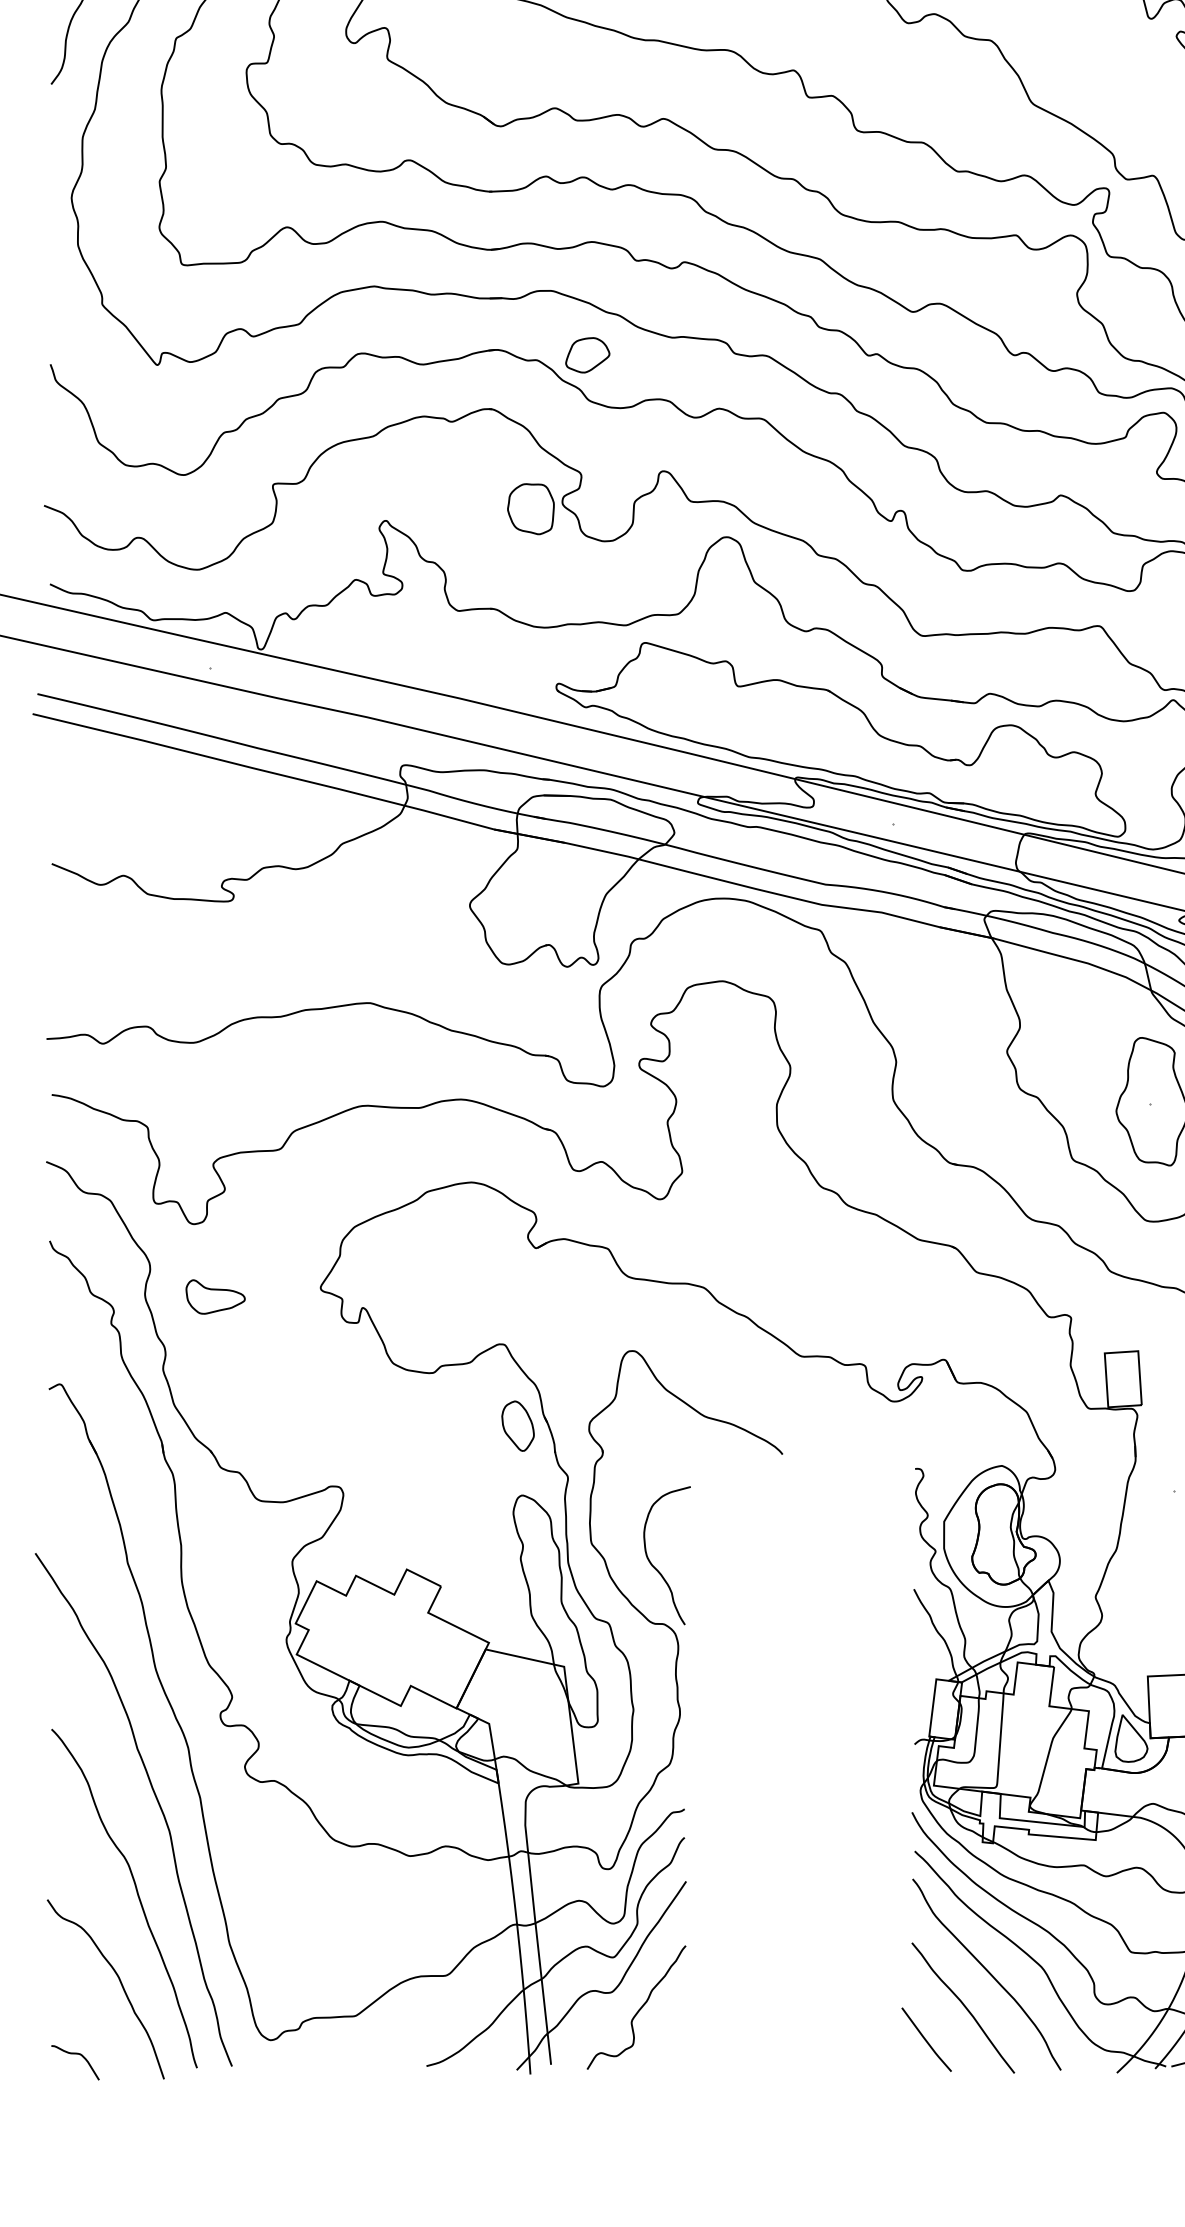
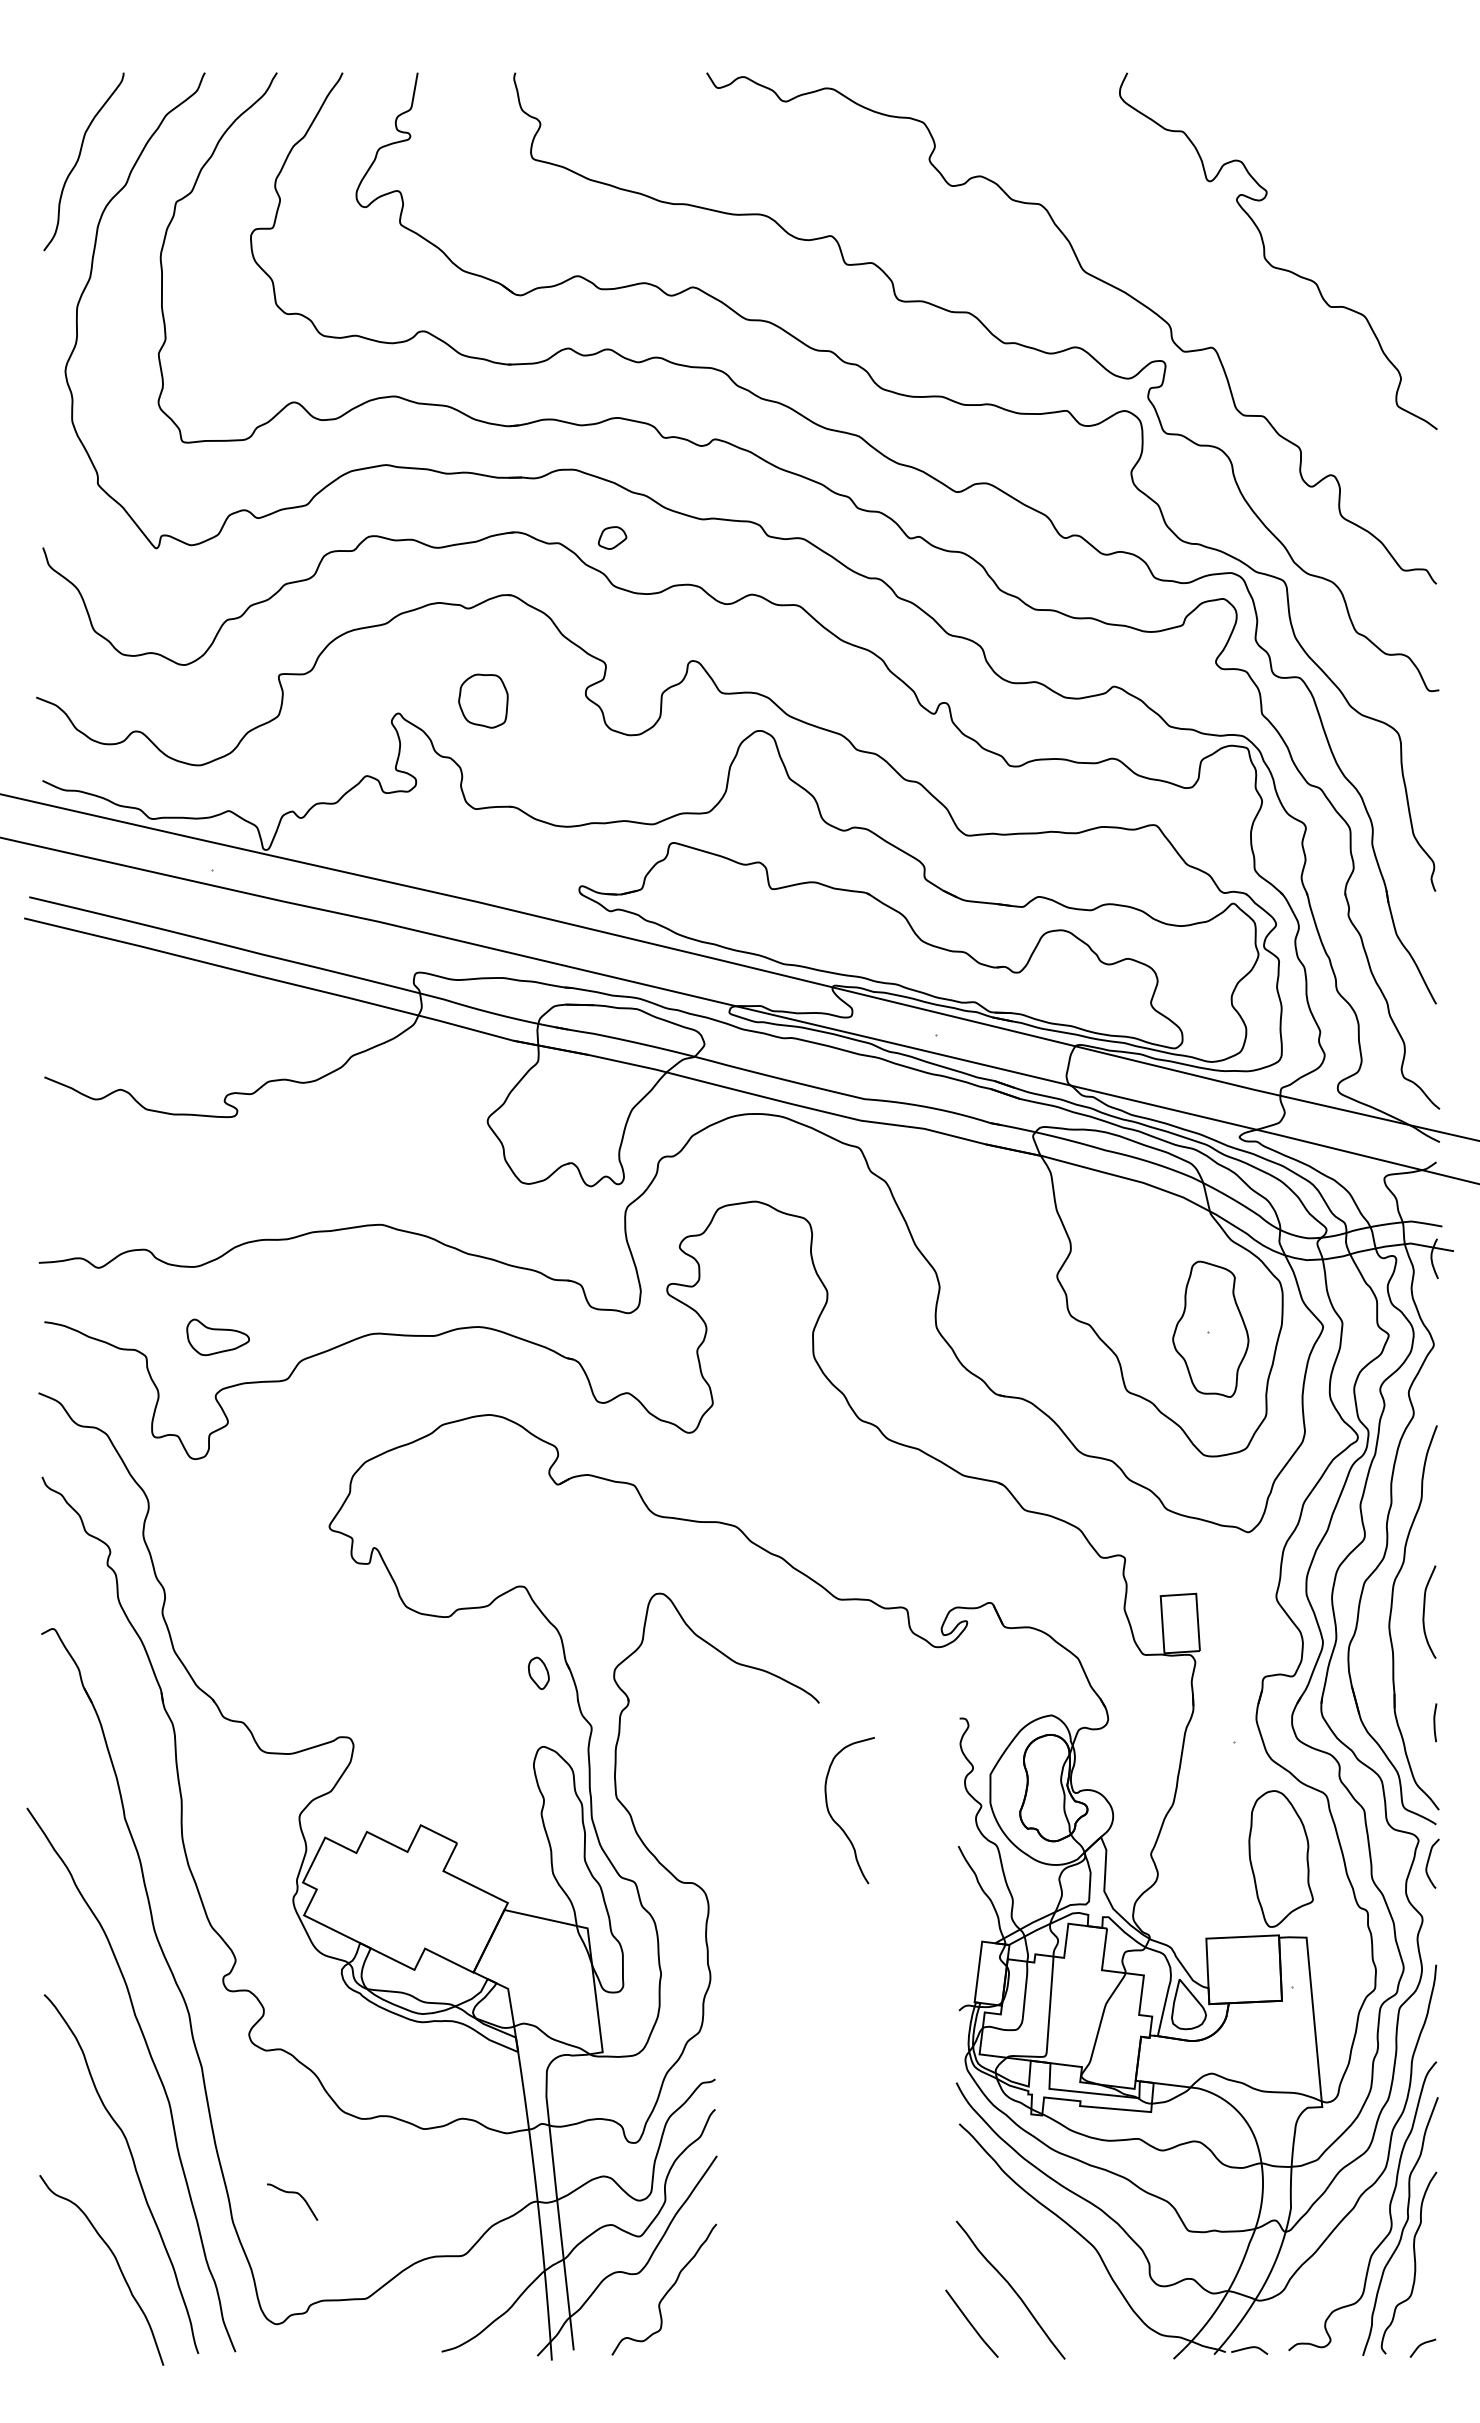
part: (587, 354) -> (612, 537), size x0.6
part: (531, 508) -> (483, 700), moved
part: (215, 1297) -> (217, 1337), moved
part: (517, 1426) -> (538, 1673), size x0.6
curve: (657, 1568) -> (839, 1824), moved
curve: (987, 1972) -> (1036, 2252), removed
curve: (75, 2054) -> (292, 2193), moved

